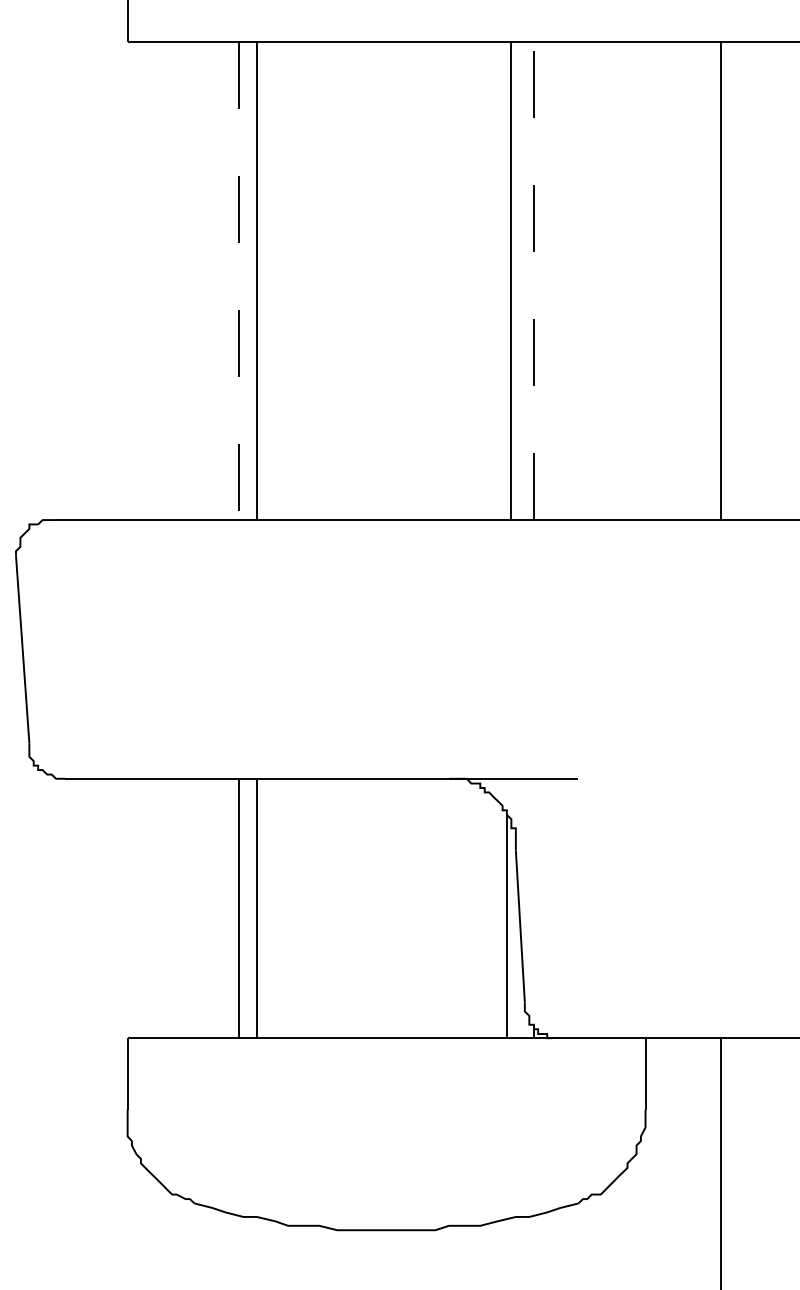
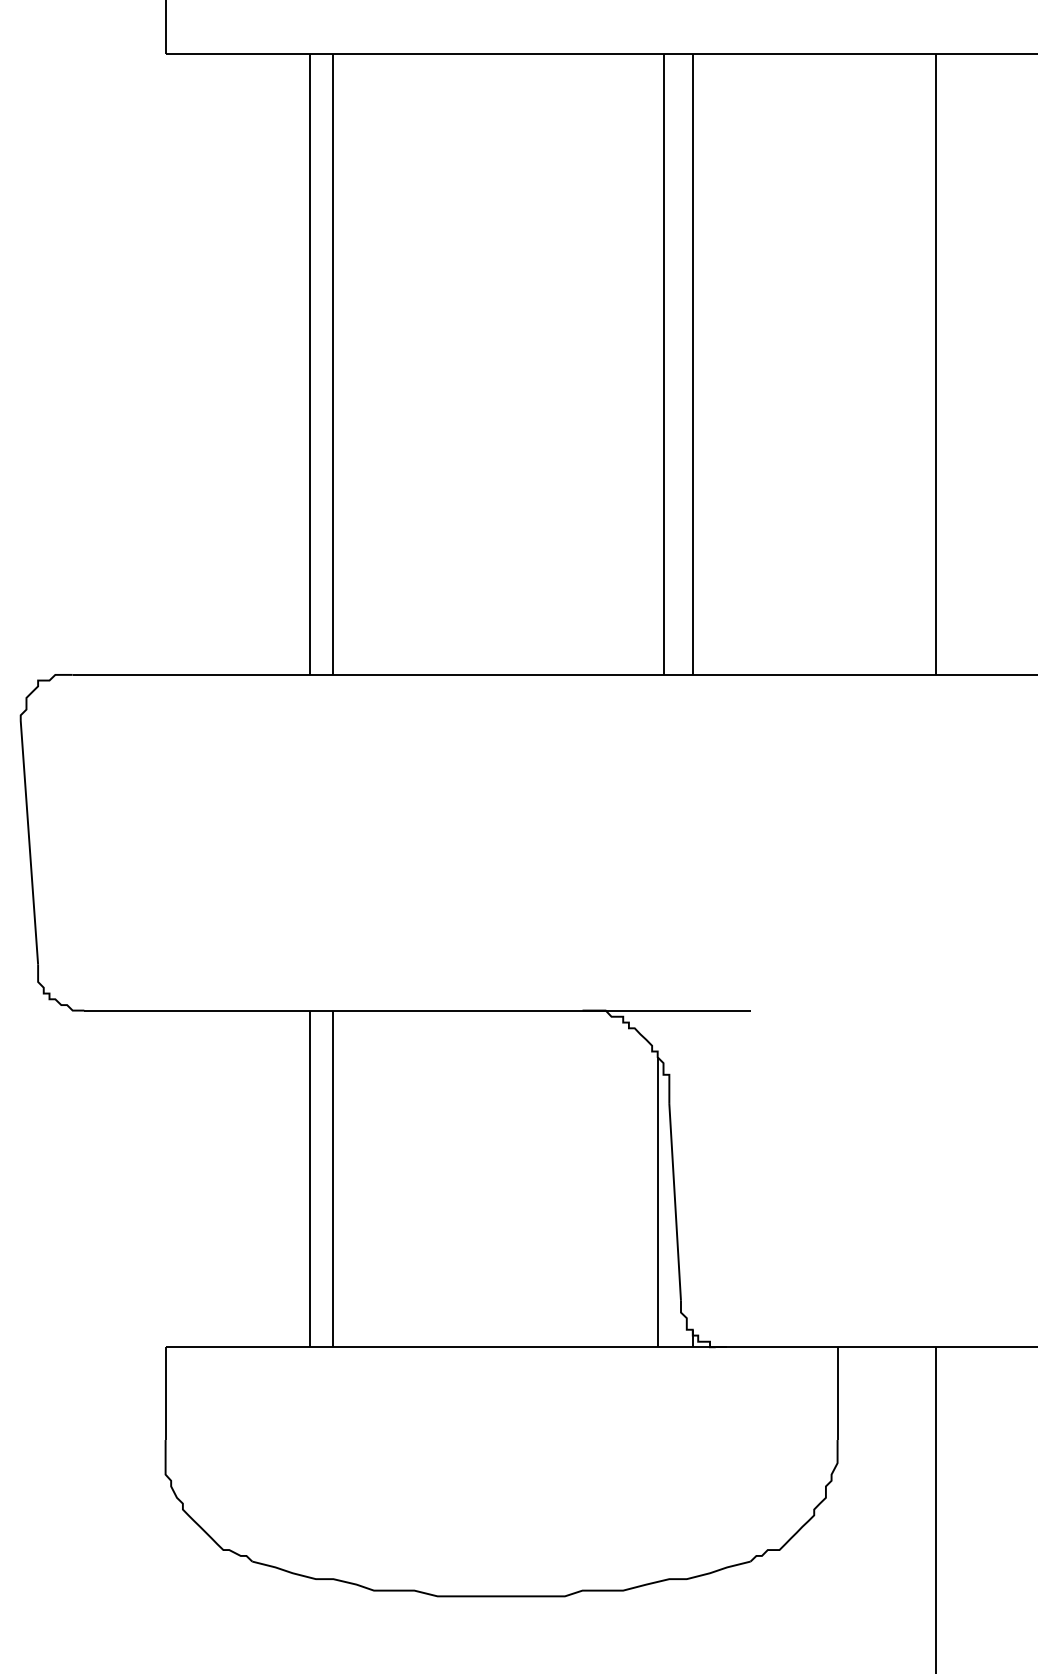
line: (533, 280) -> (692, 364), dashed -> solid
line: (239, 281) -> (310, 365), dashed -> solid

